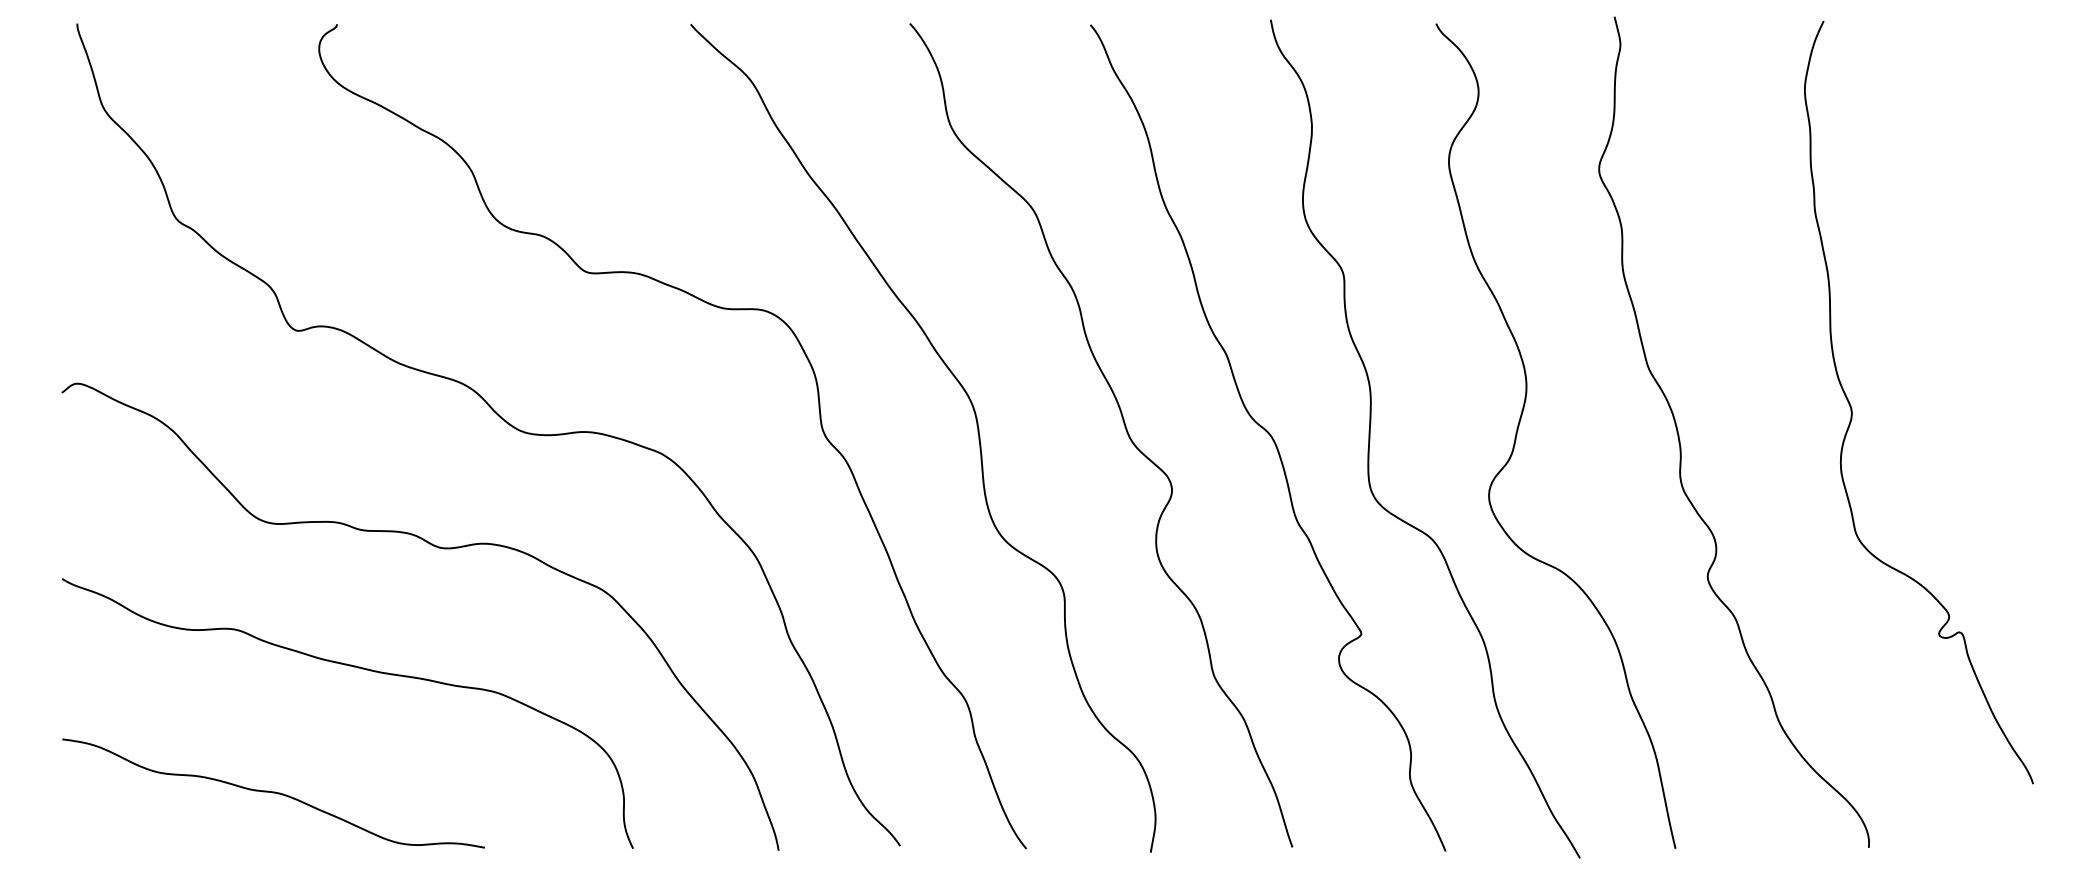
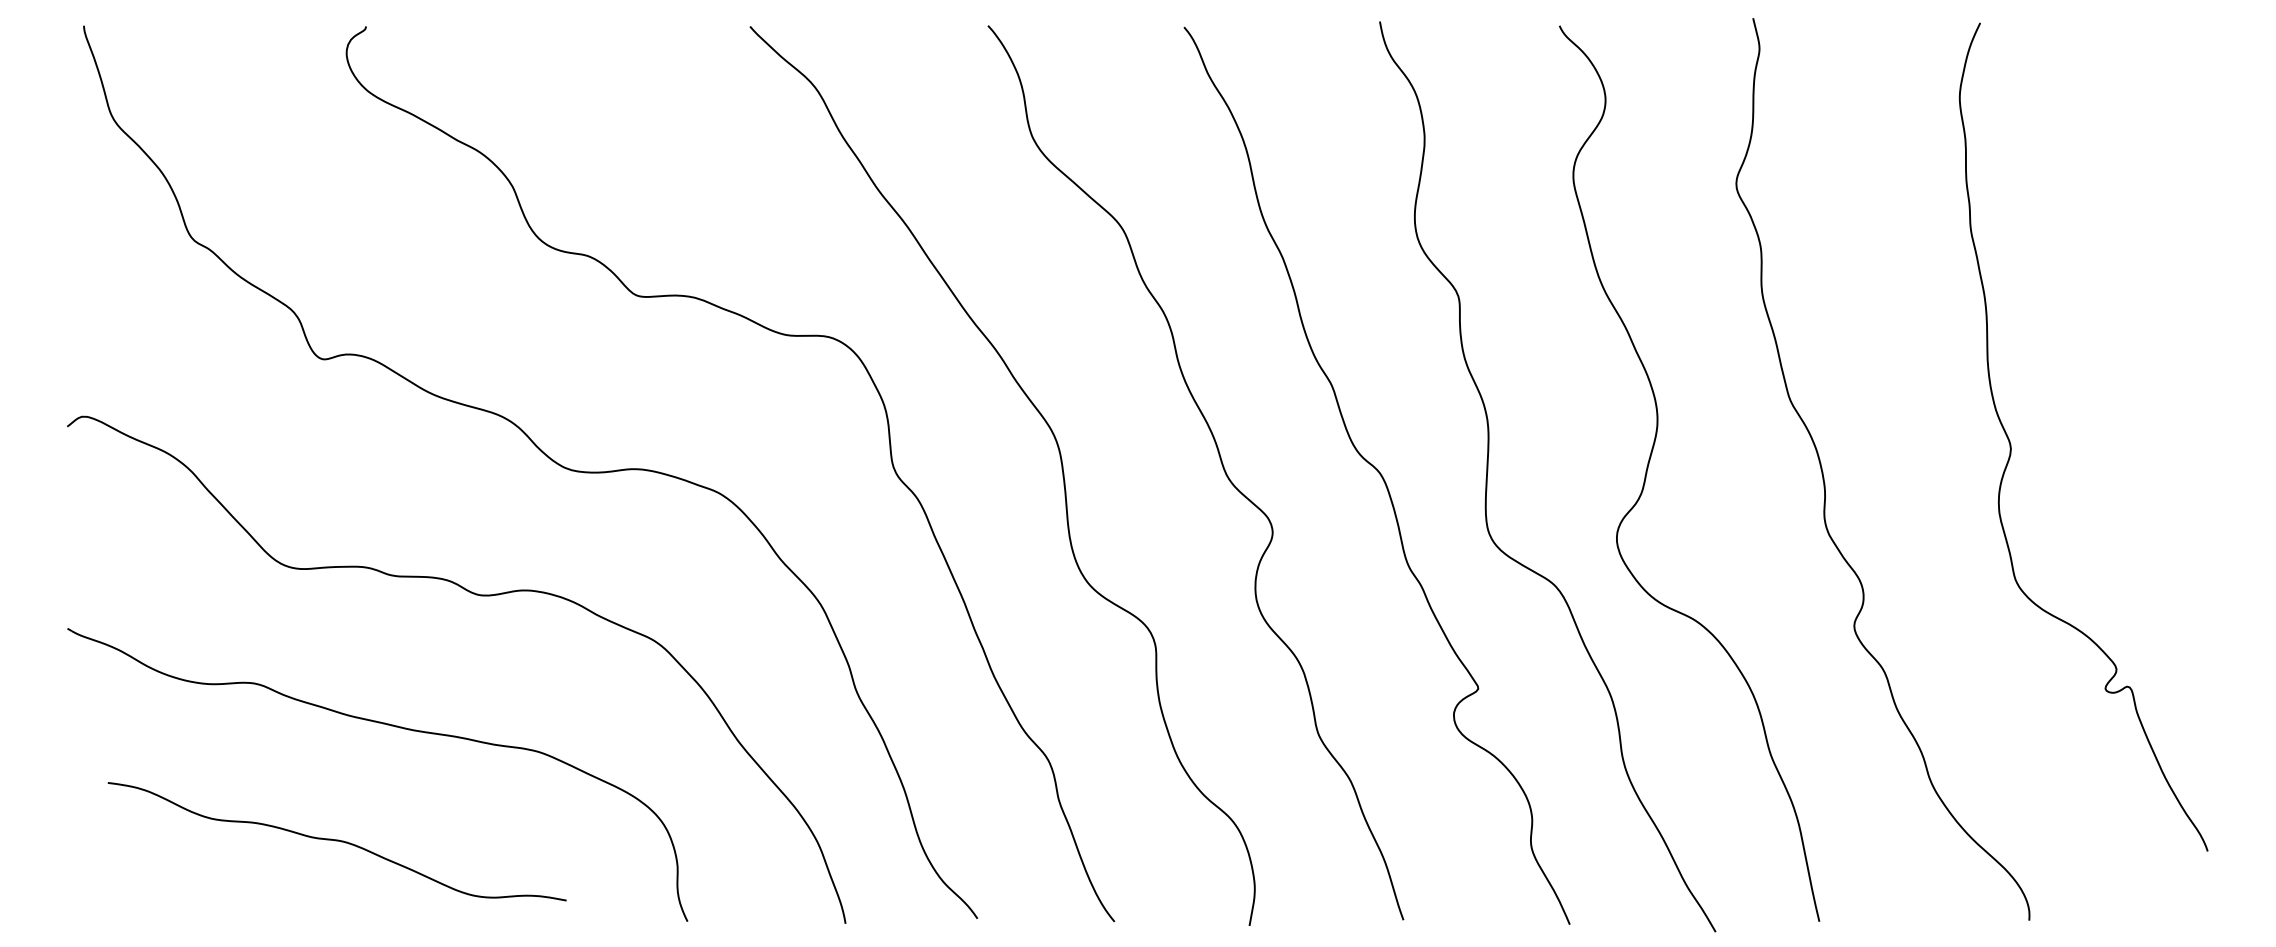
curve: (272, 793) -> (336, 841), moved

